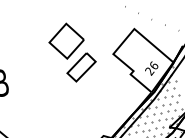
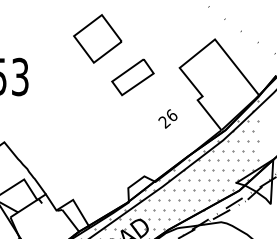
part: (66, 41) -> (97, 38), moved
text: (151, 68) -> (167, 118), moved

